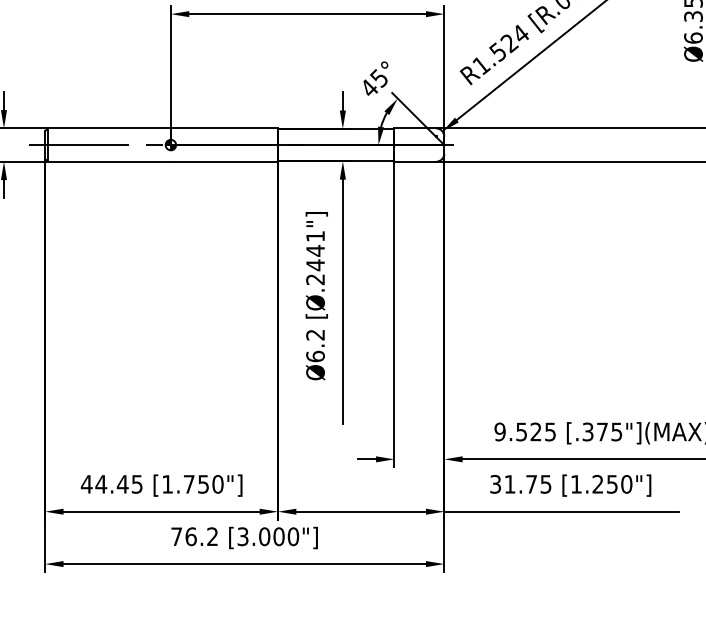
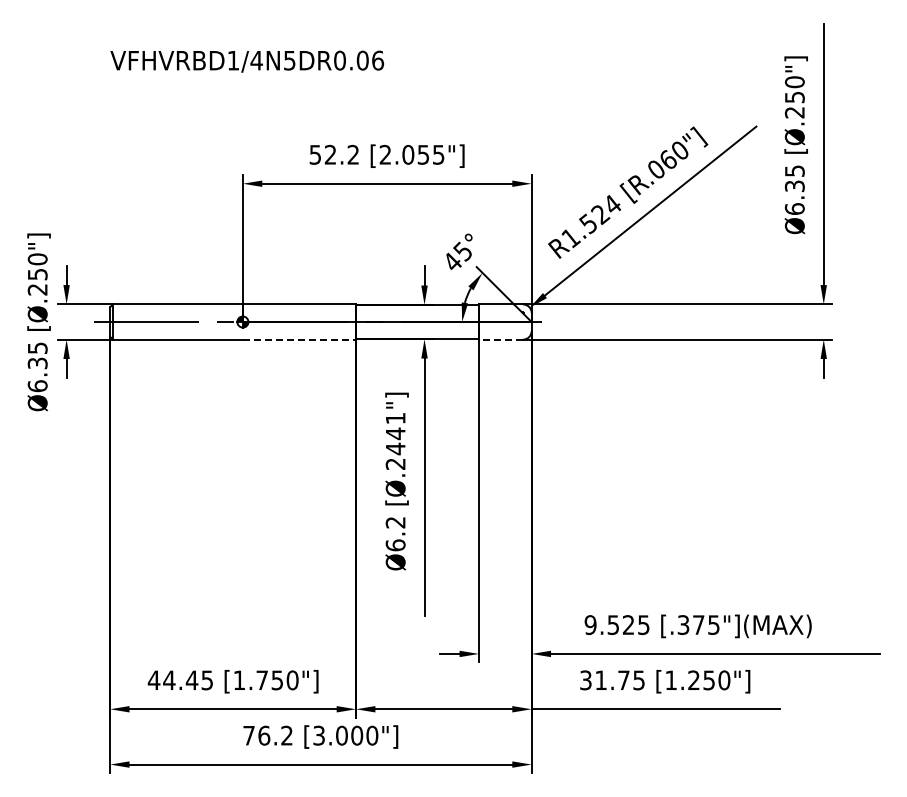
line: (224, 161) -> (299, 339), solid -> dashed
line: (414, 161) -> (500, 339), solid -> dashed

